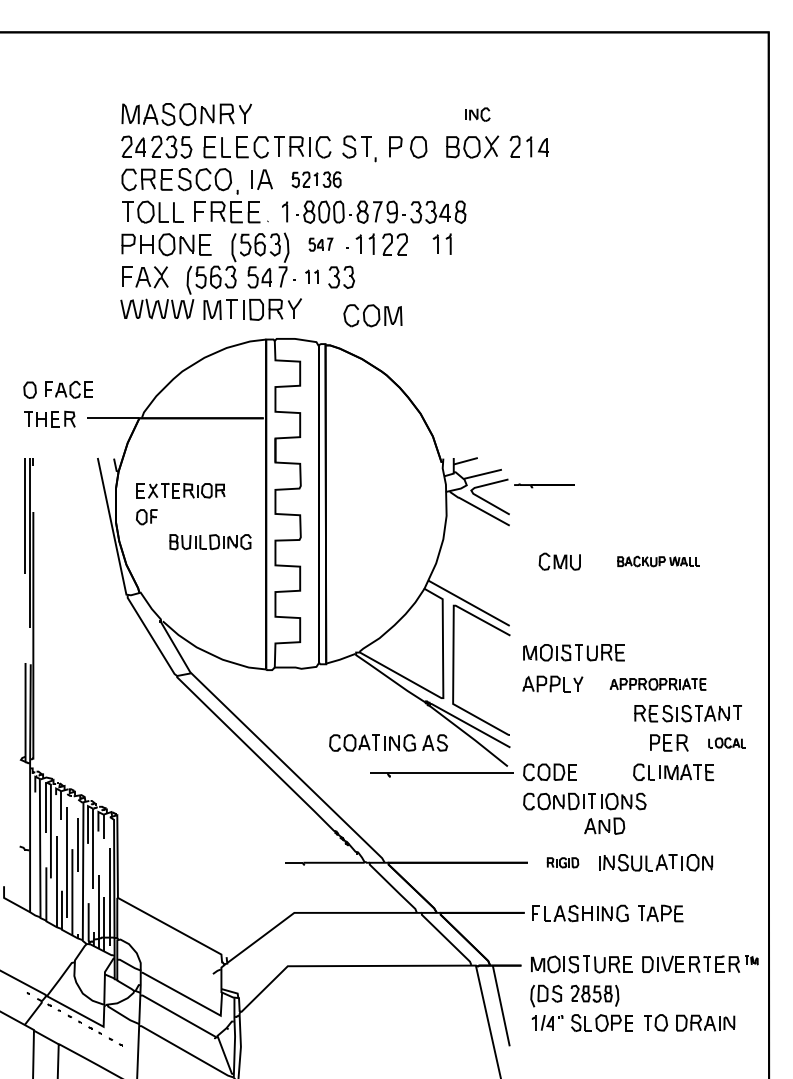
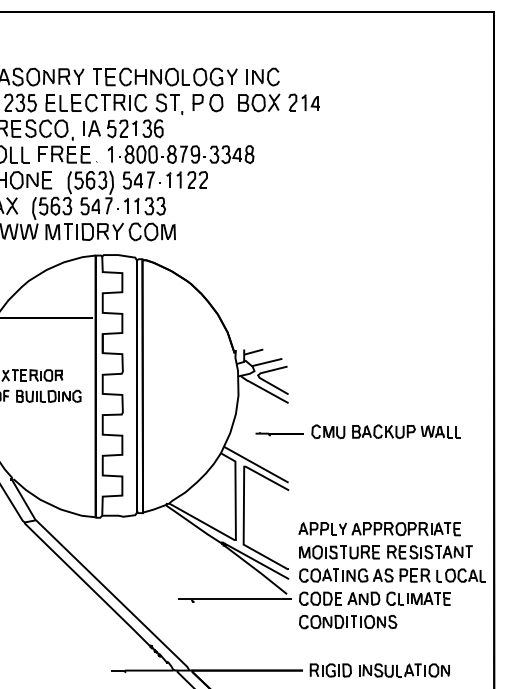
part: (354, 114) -> (165, 77), added
part: (477, 114) -> (263, 77), size x1.67
part: (316, 179) -> (135, 128), size x1.43
part: (441, 243) -> (234, 179), removed
part: (320, 244) -> (138, 180), size x1.67
part: (311, 276) -> (131, 205), size x1.43
part: (372, 315) -> (151, 231), moved
part: (544, 485) -> (279, 434), moved
part: (210, 542) -> (48, 396), moved
part: (658, 561) -> (406, 431), size x1.67
part: (573, 652) -> (339, 552), moved
part: (657, 684) -> (405, 529), size x1.43
part: (388, 742) -> (346, 575), moved
part: (726, 742) -> (460, 575), size x1.67
part: (604, 825) -> (363, 598), moved
part: (562, 862) -> (330, 670), size x1.67

